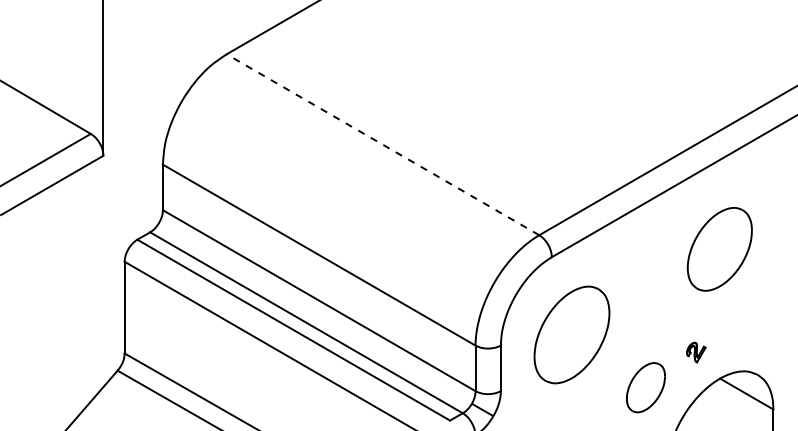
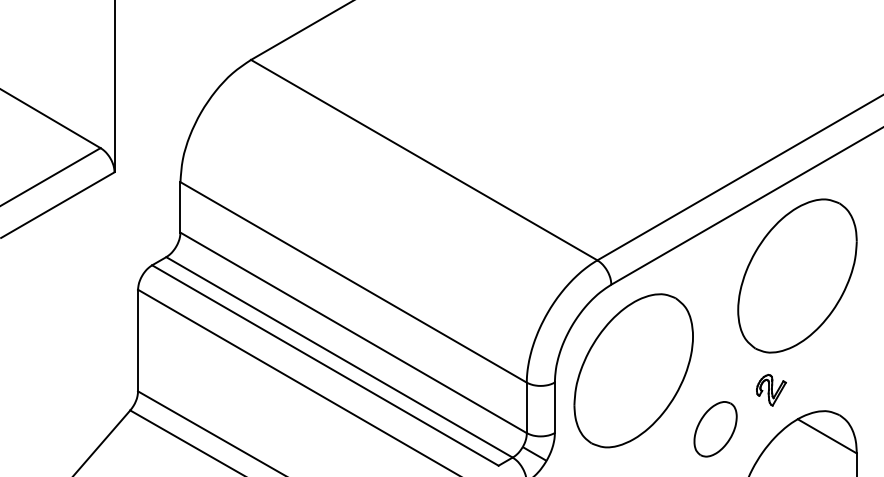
line: (382, 144) -> (423, 159), dashed -> solid
part: (719, 248) -> (797, 275), size x1.67
part: (571, 334) -> (633, 370), size x1.43
part: (696, 352) -> (771, 390), size x1.43

